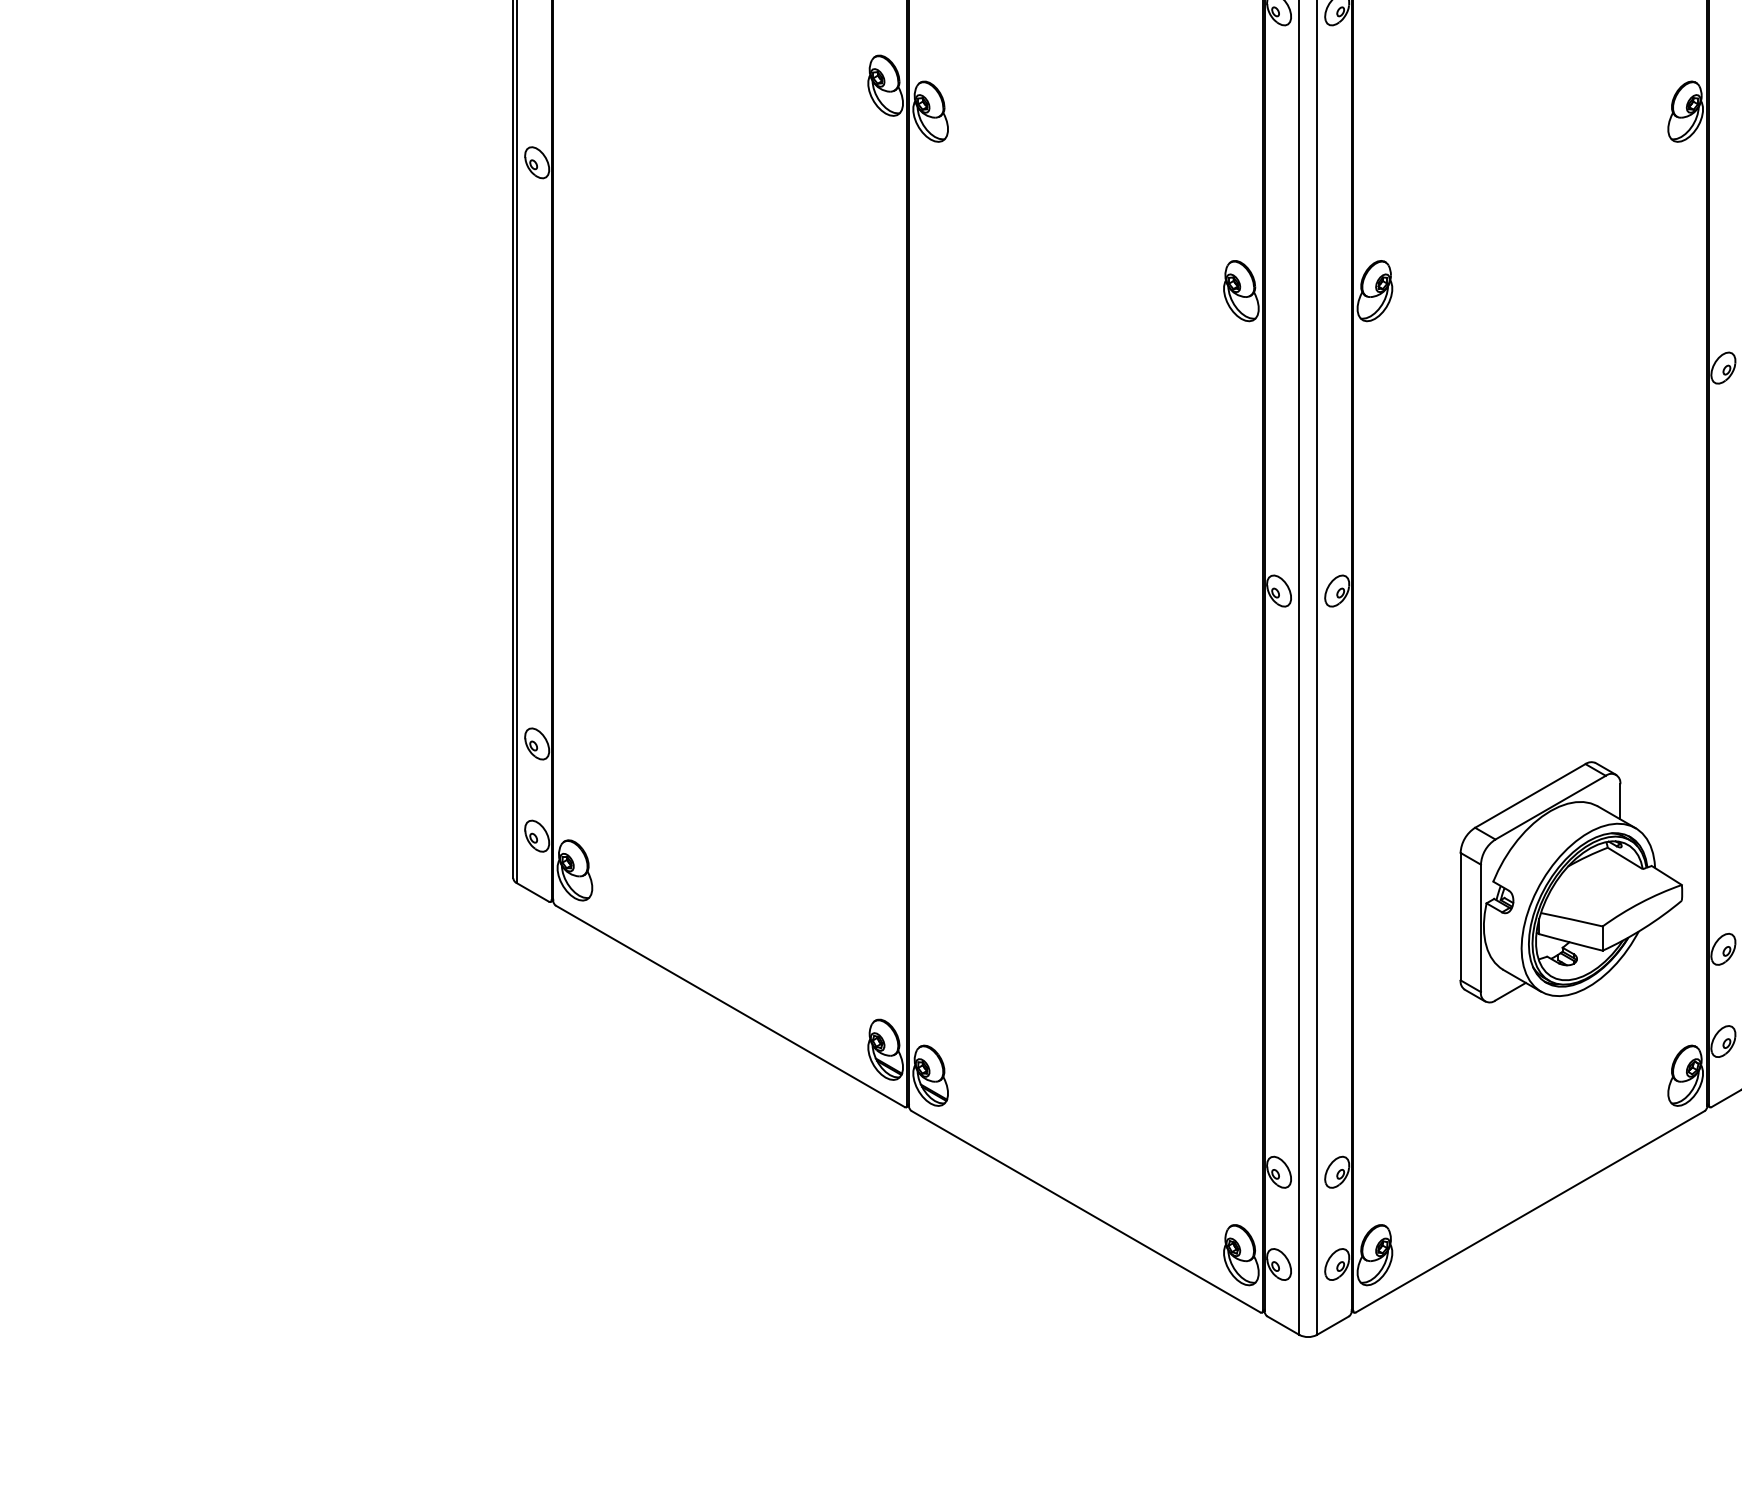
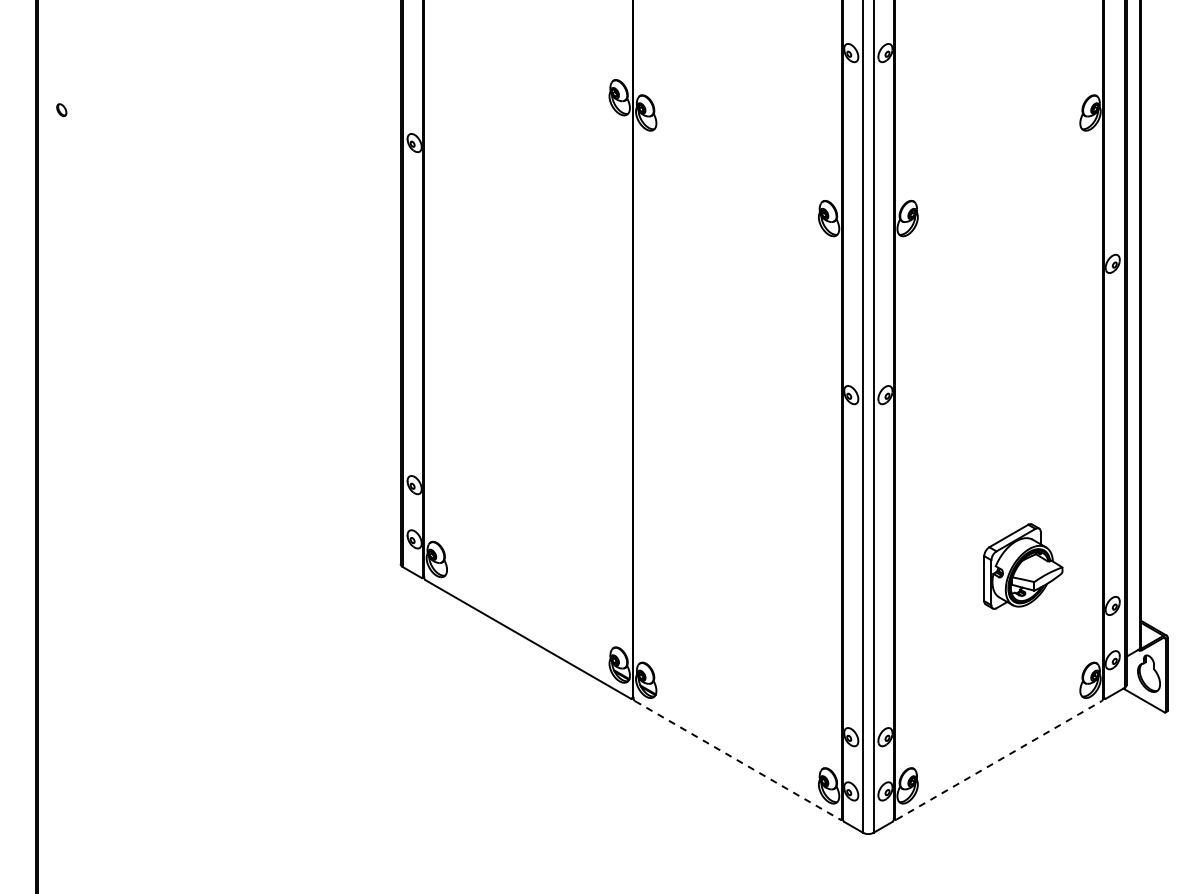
part: (1571, 882) -> (1023, 566), size x0.6
line: (1087, 1211) -> (738, 760), solid -> dashed
line: (1531, 1211) -> (999, 760), solid -> dashed

